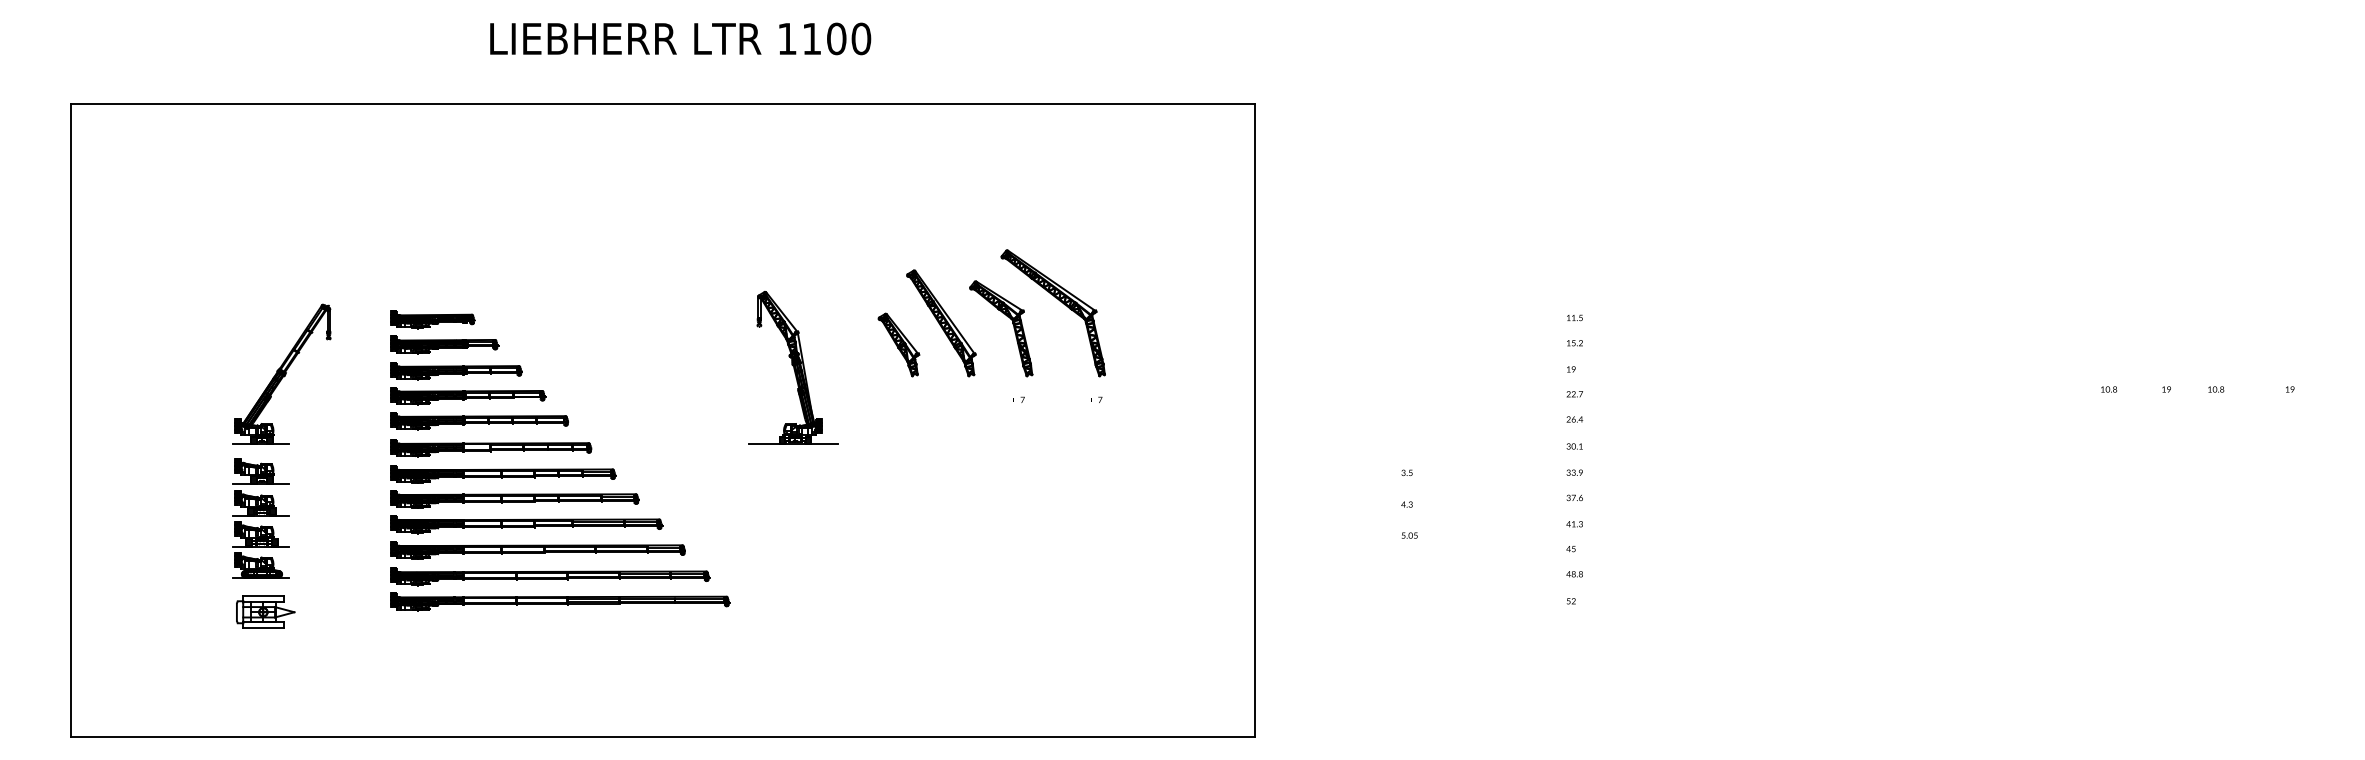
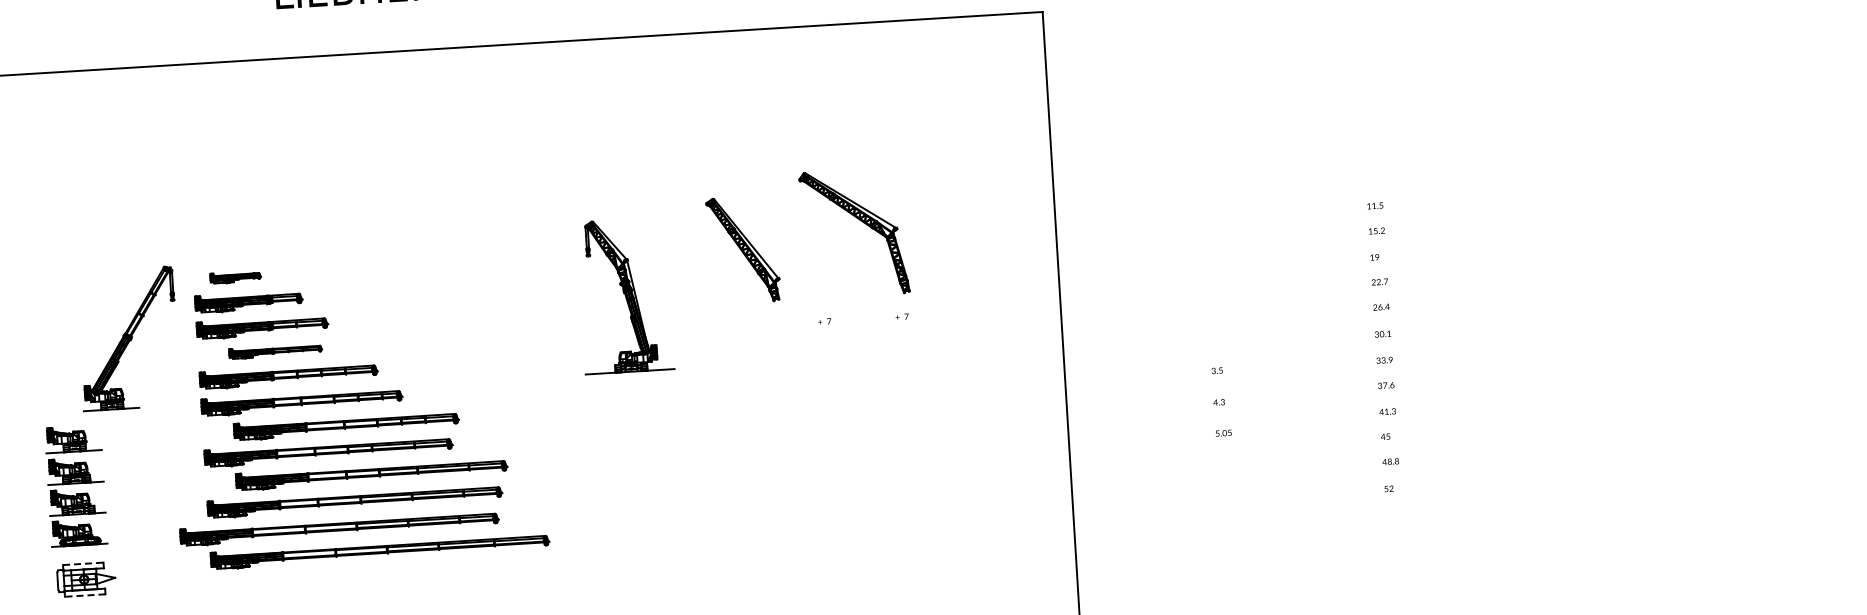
part: (432, 319) -> (235, 277), size x0.6
part: (1012, 324) -> (814, 246), removed
part: (898, 344) -> (701, 273), removed
part: (793, 367) -> (624, 295), moved
part: (281, 373) -> (127, 337), moved
part: (468, 396) -> (275, 351), size x0.6
part: (503, 474) -> (346, 425), moved
part: (526, 524) -> (371, 474), moved
part: (550, 576) -> (339, 528), moved
line: (263, 596) -> (83, 563), solid -> dashed
line: (262, 628) -> (84, 595), solid -> dashed

